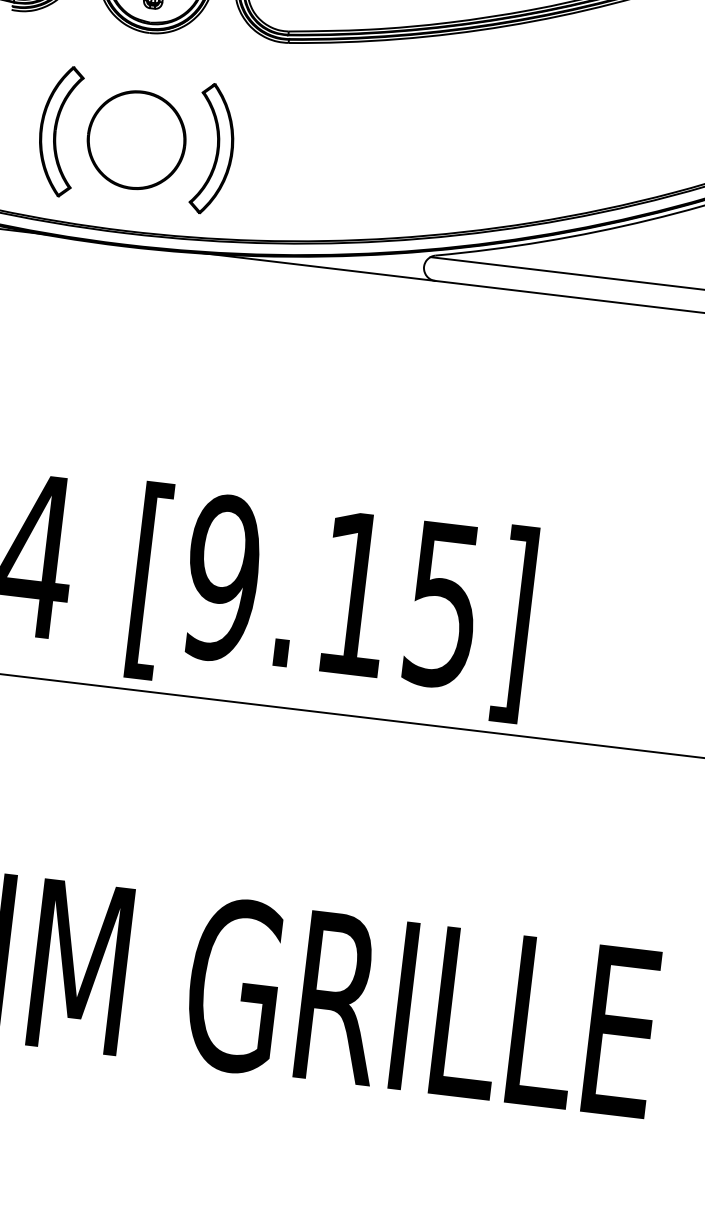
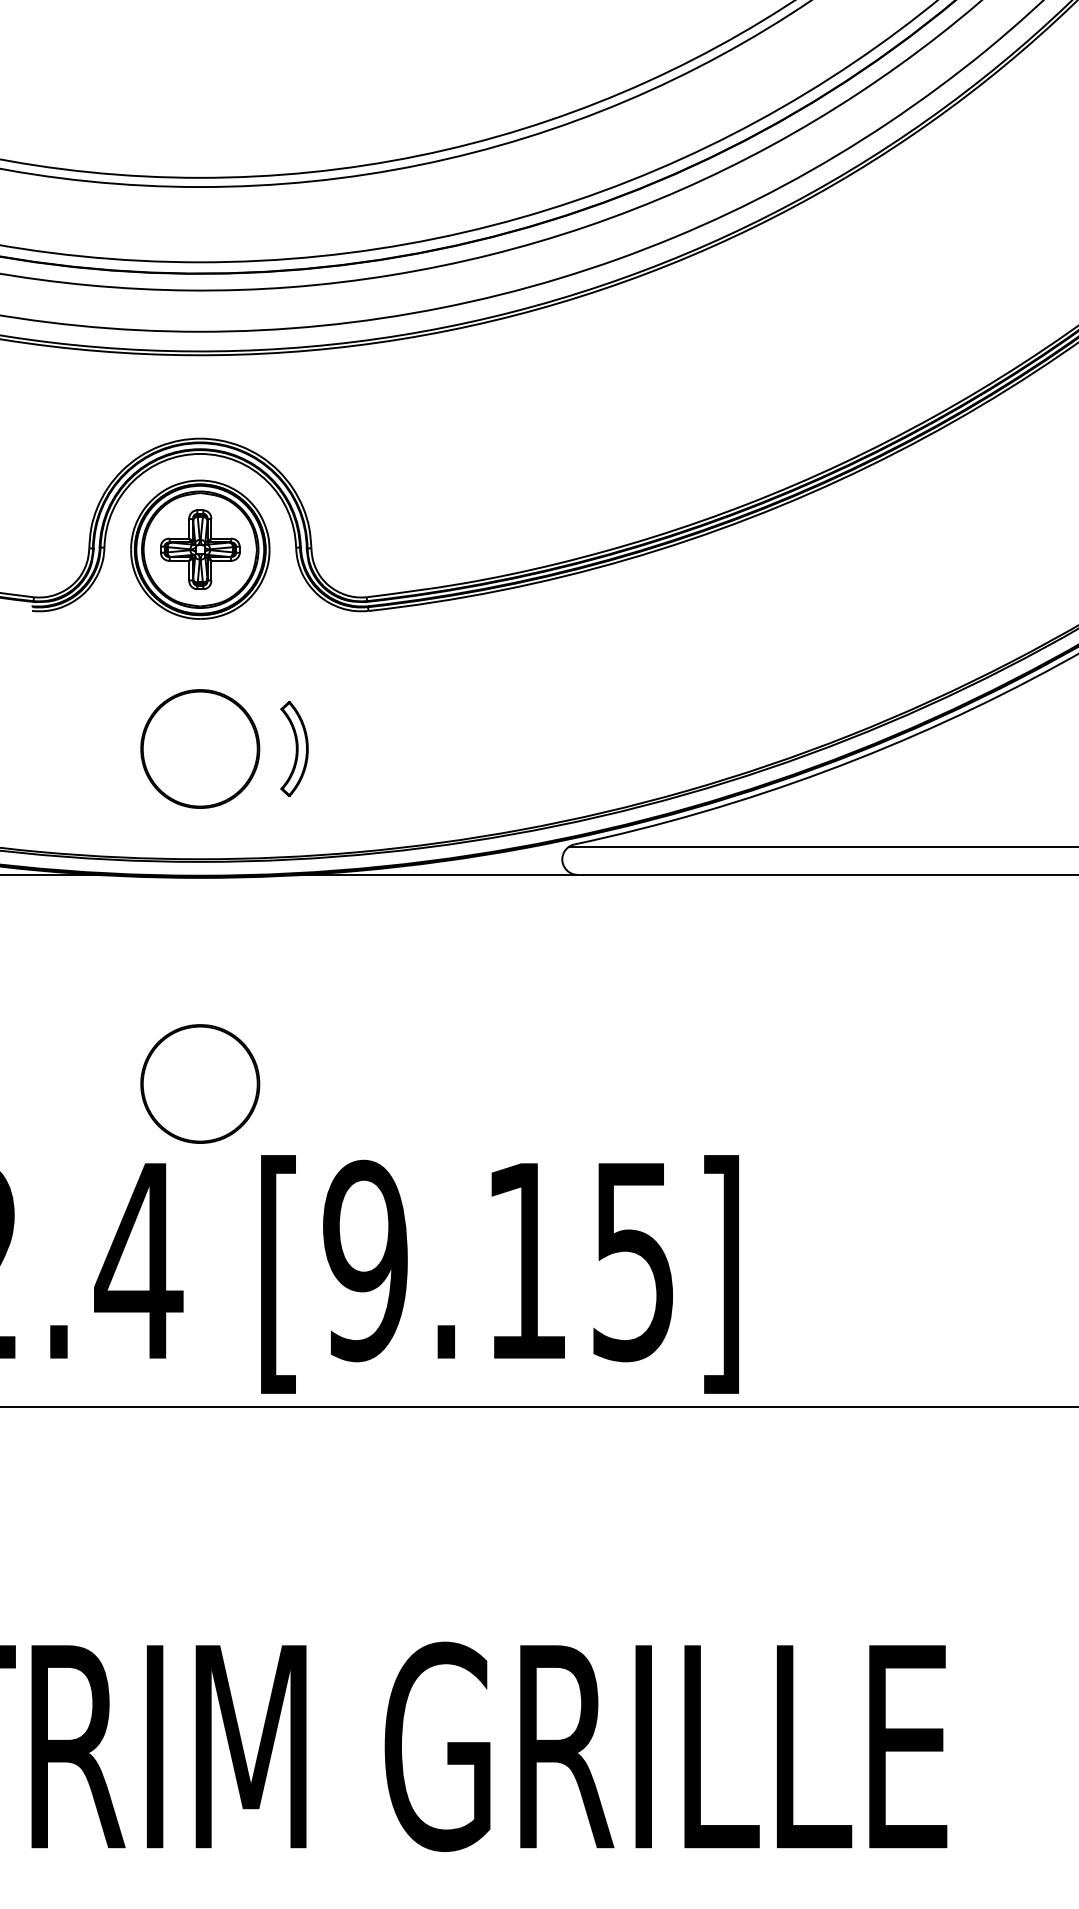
part: (58, 130) -> (105, 748), removed
part: (214, 149) -> (294, 748), size x0.6
part: (103, 415) -> (200, 1083), added

